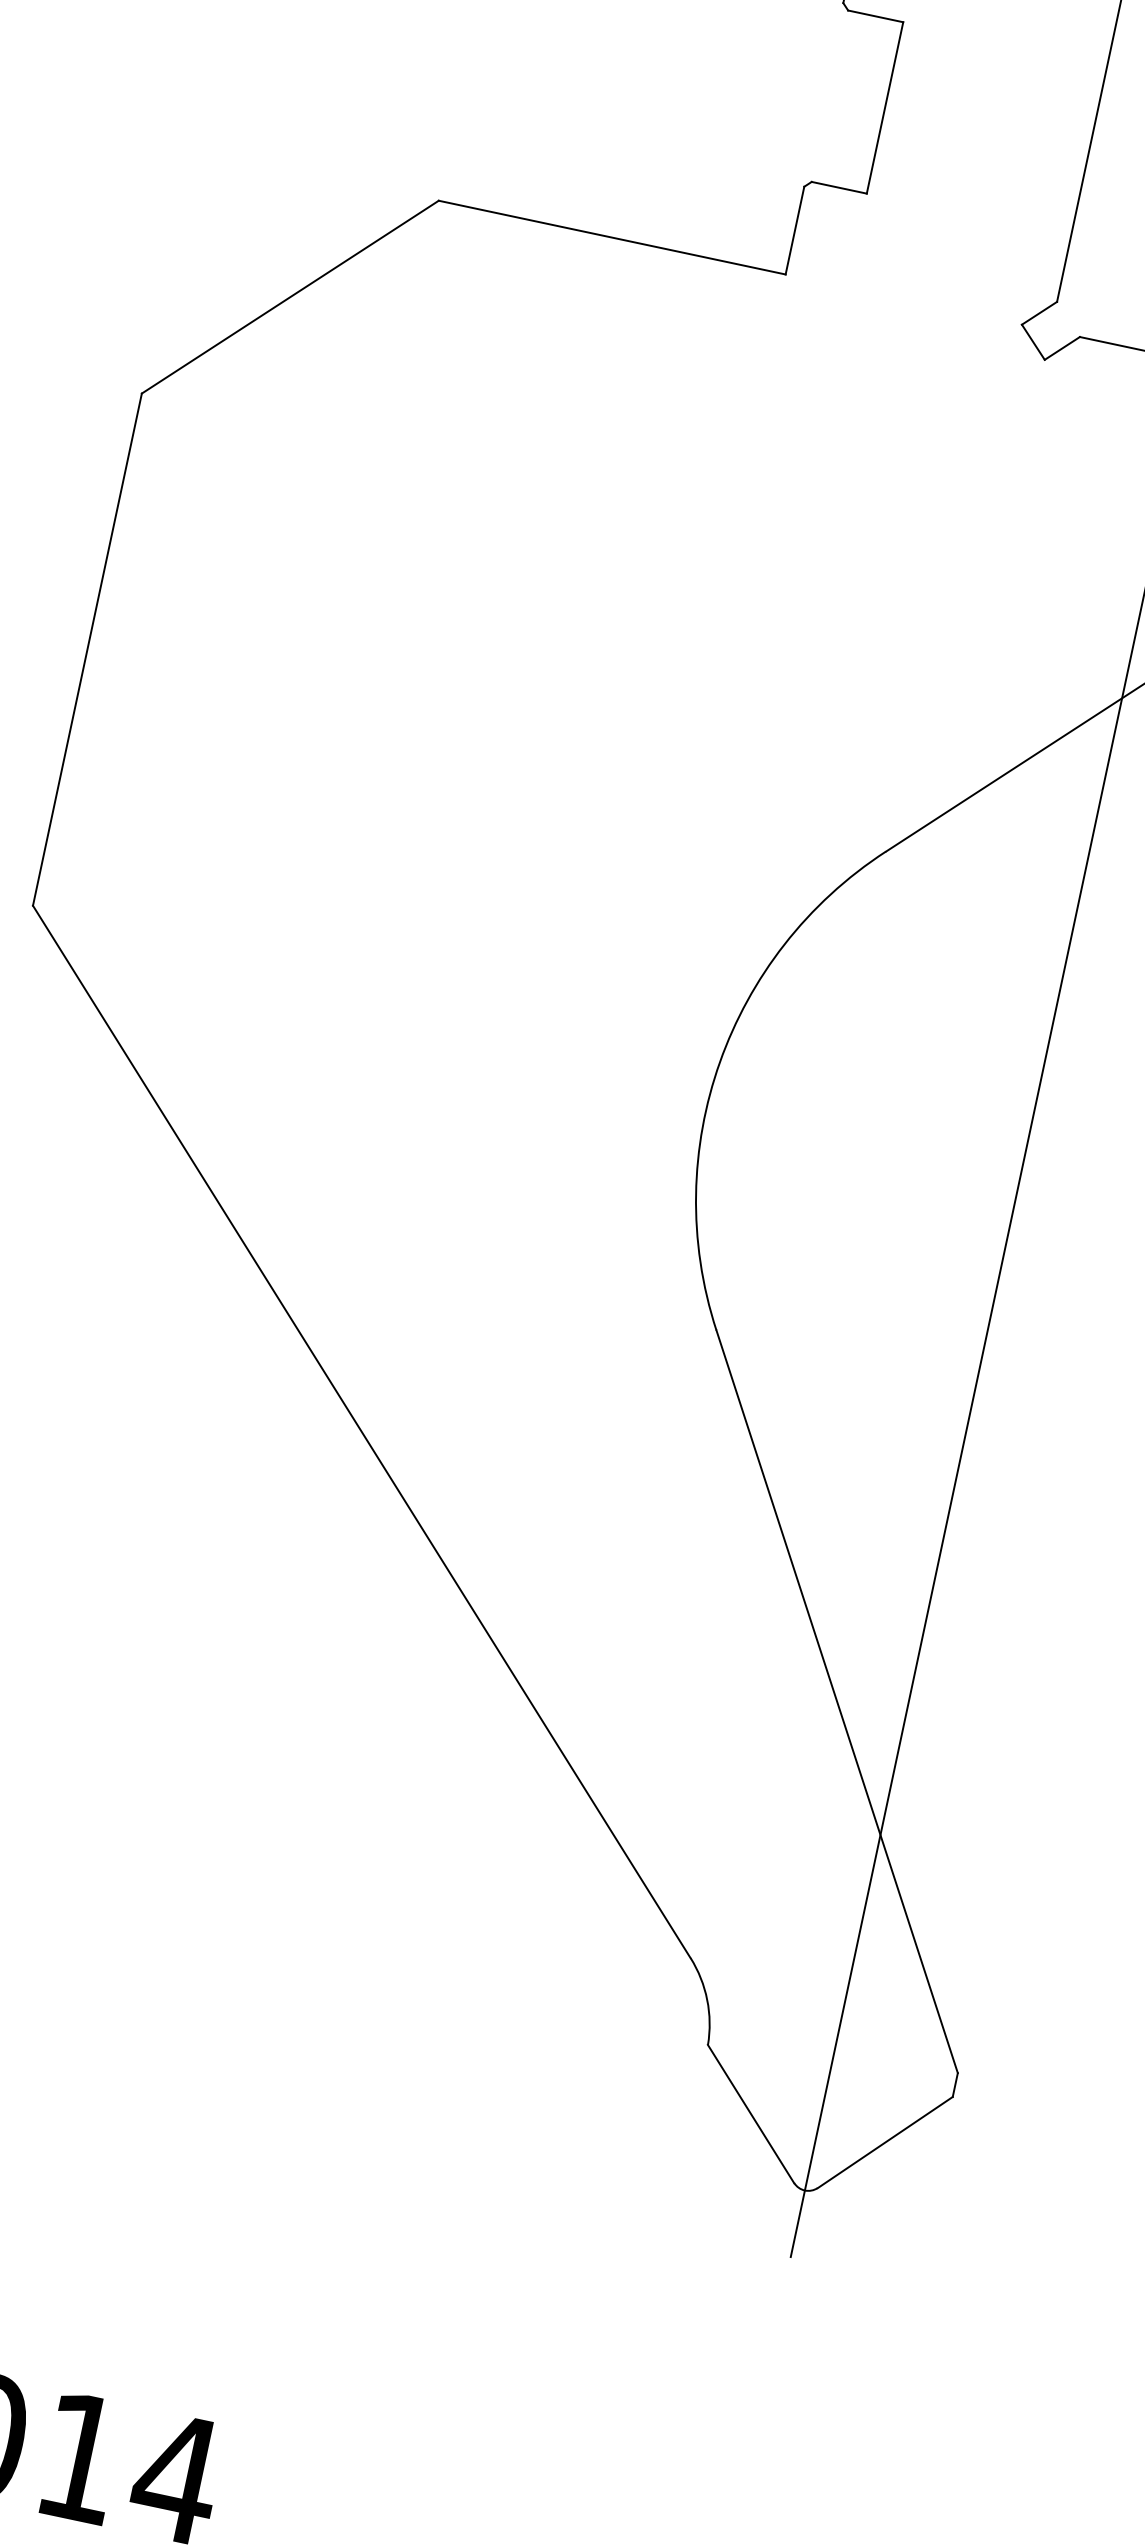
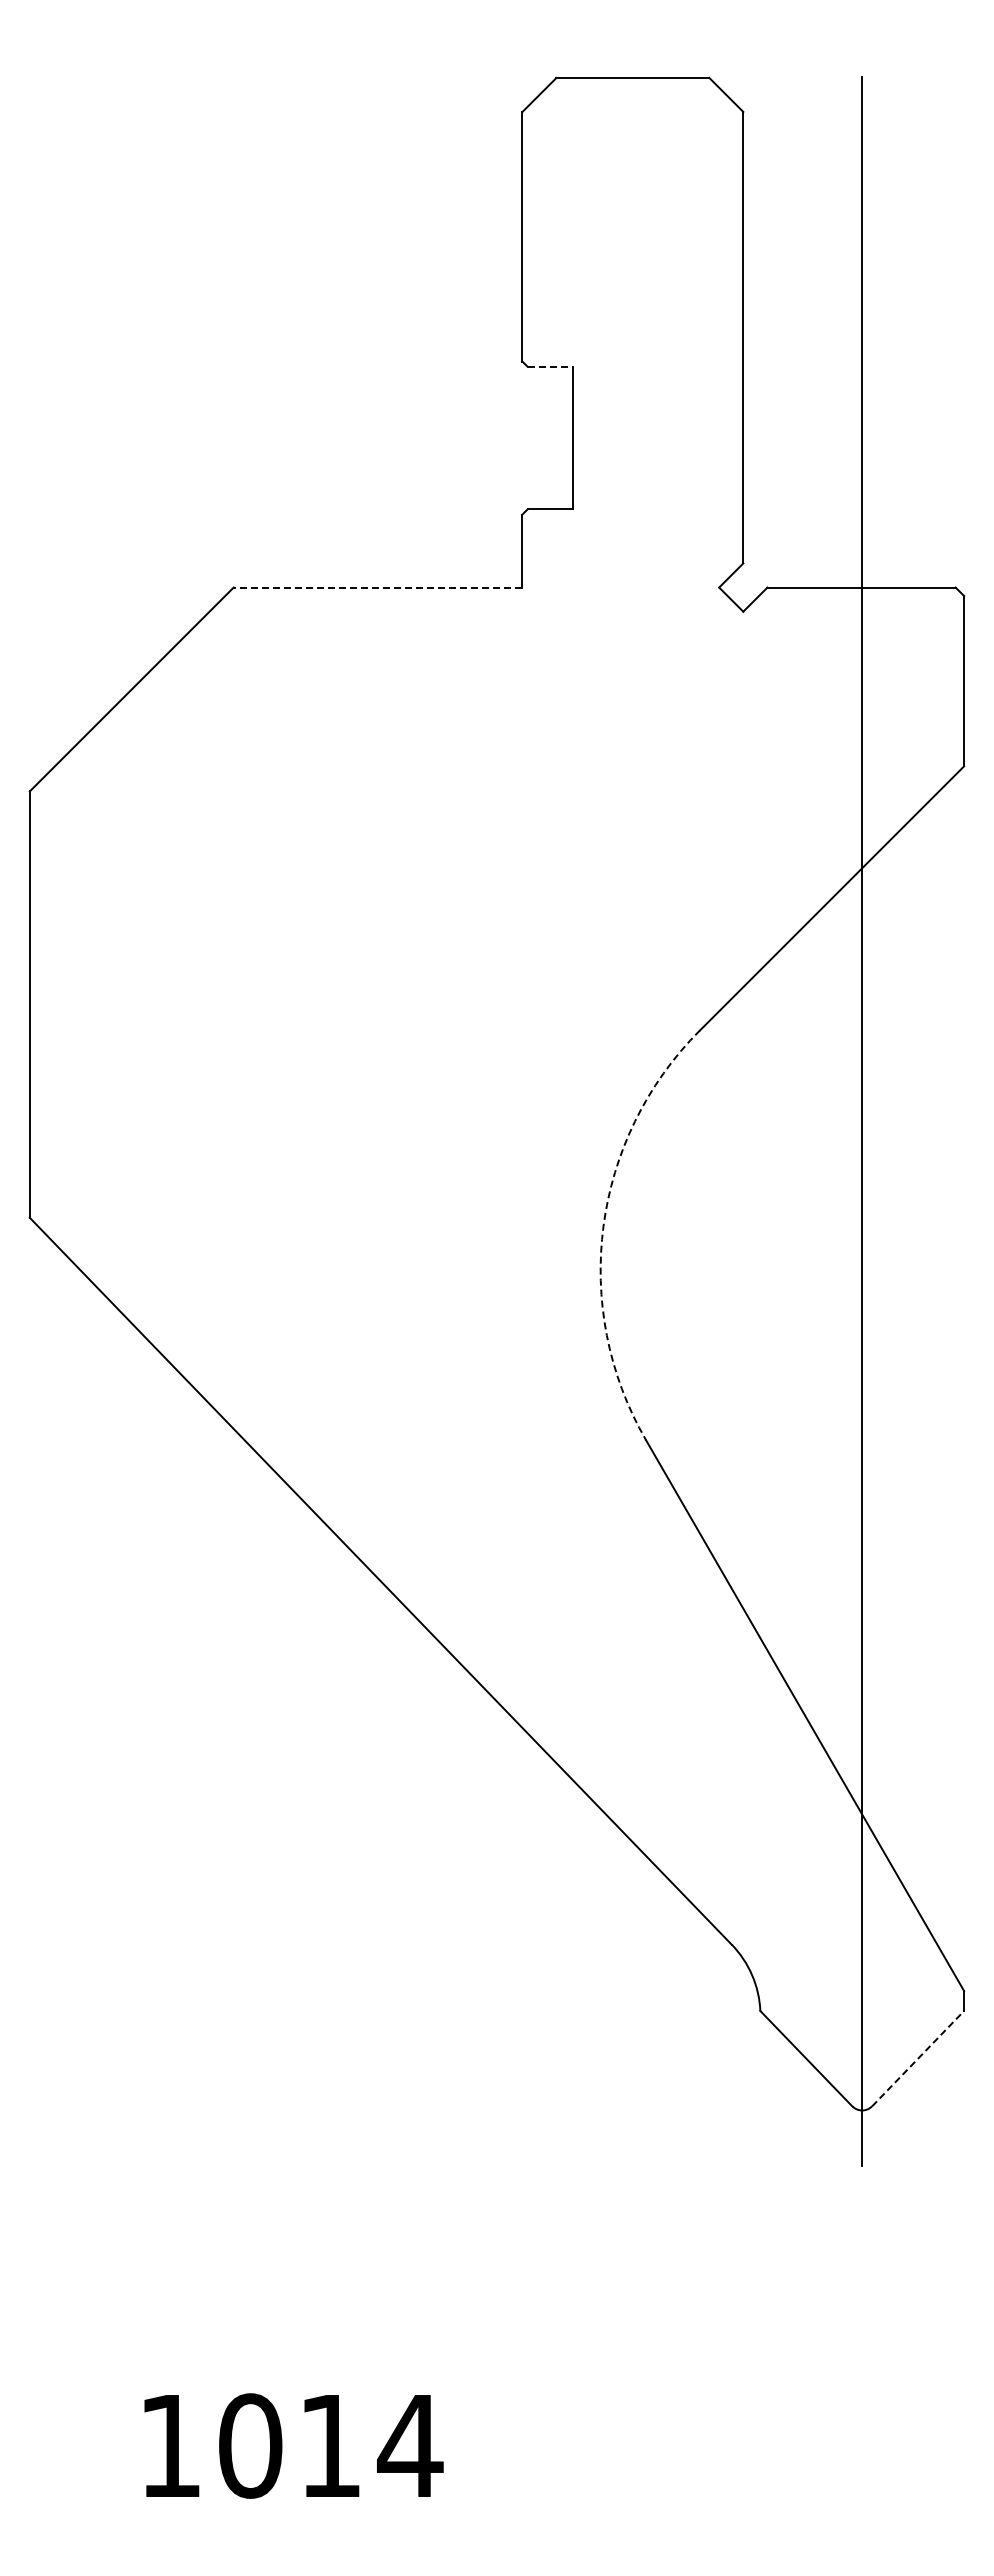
line: (875, 16) -> (550, 366), solid -> dashed
line: (611, 237) -> (377, 587), solid -> dashed
arc: (719, 1062) -> (603, 1226), solid -> dashed
line: (885, 2142) -> (918, 2058), solid -> dashed

